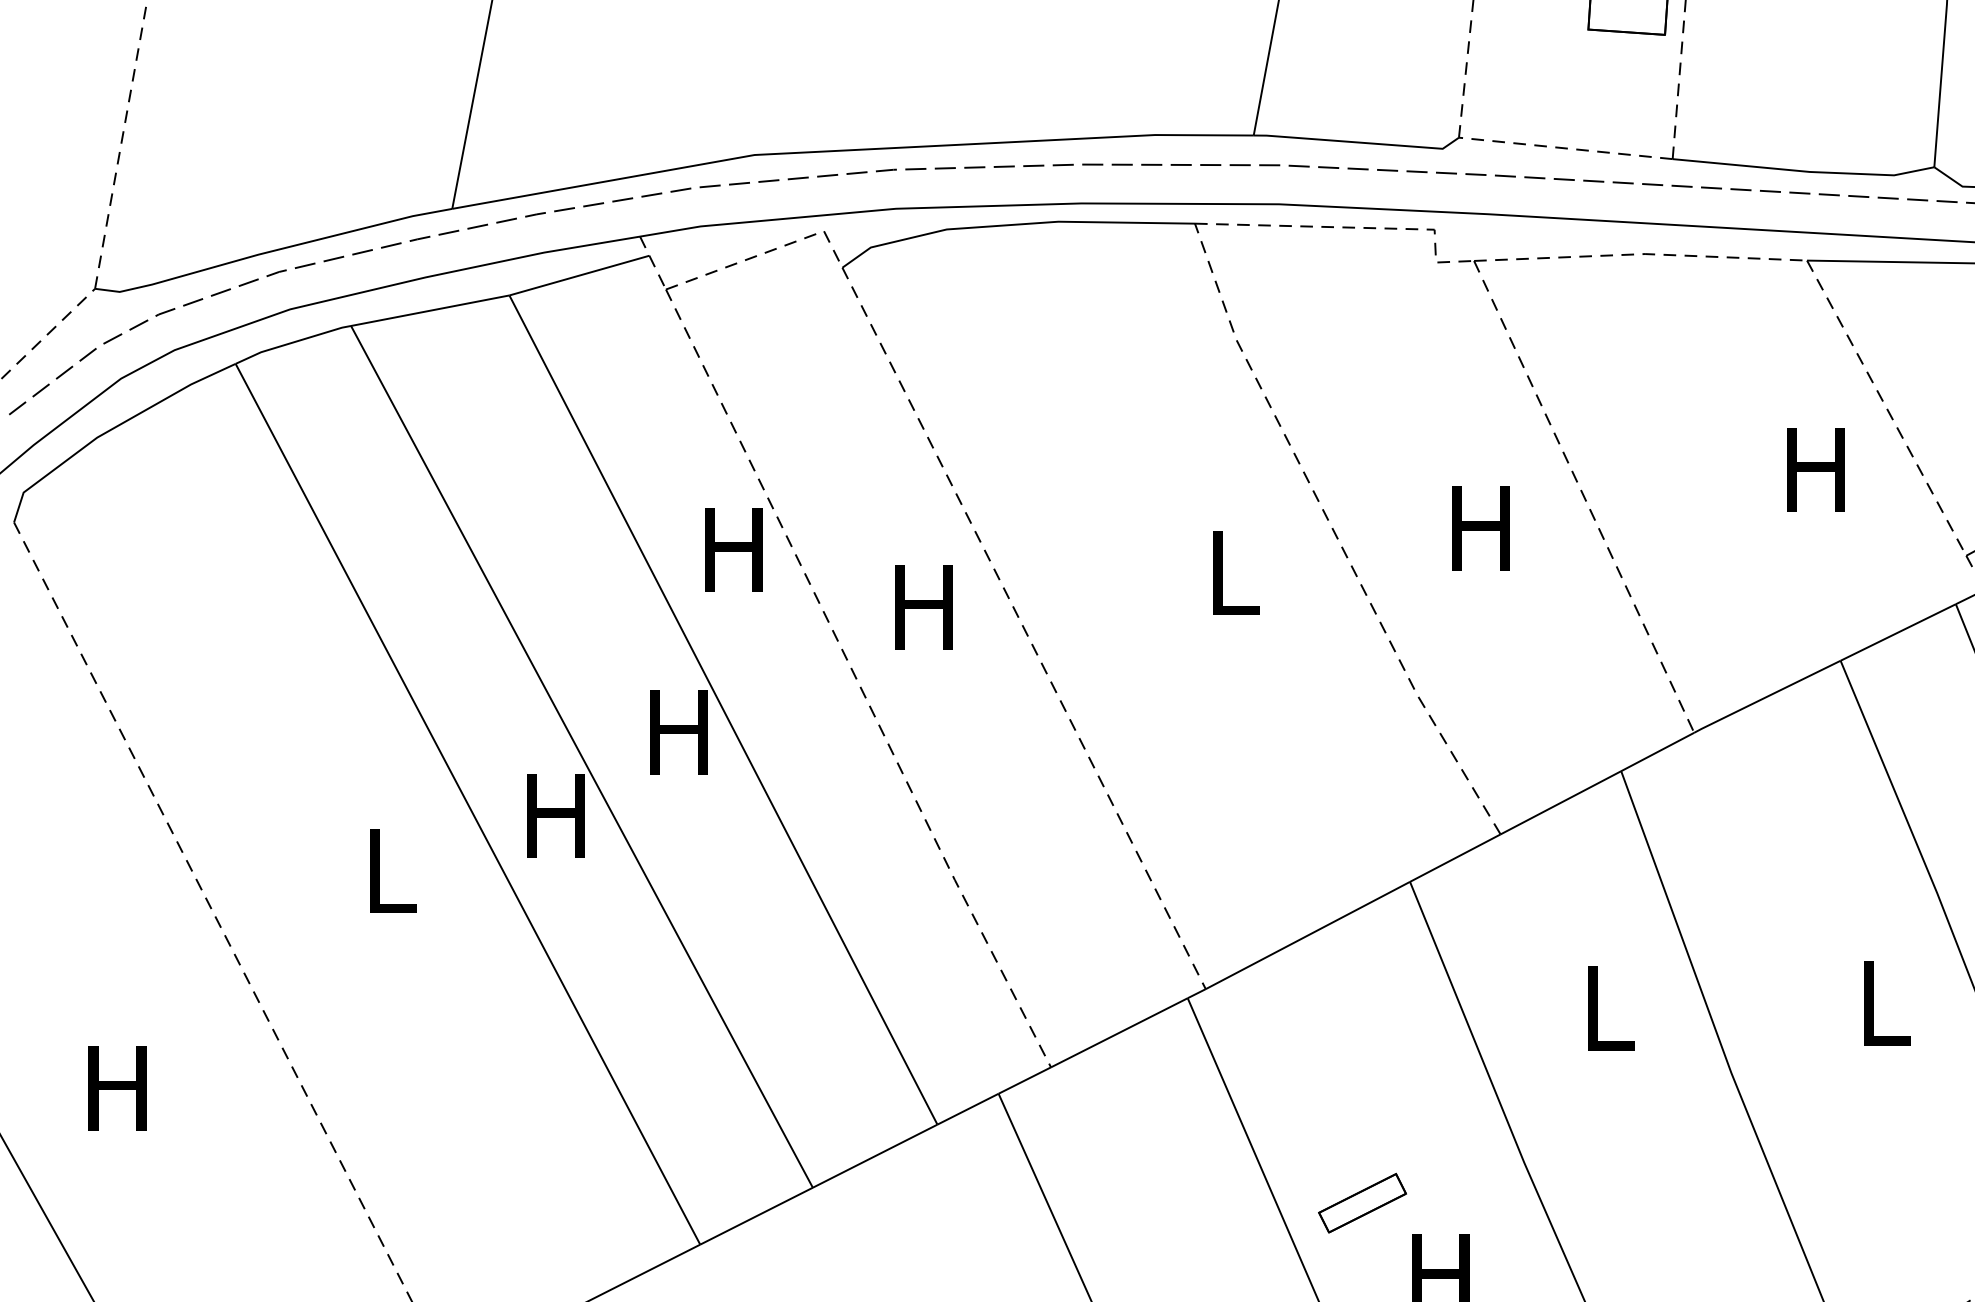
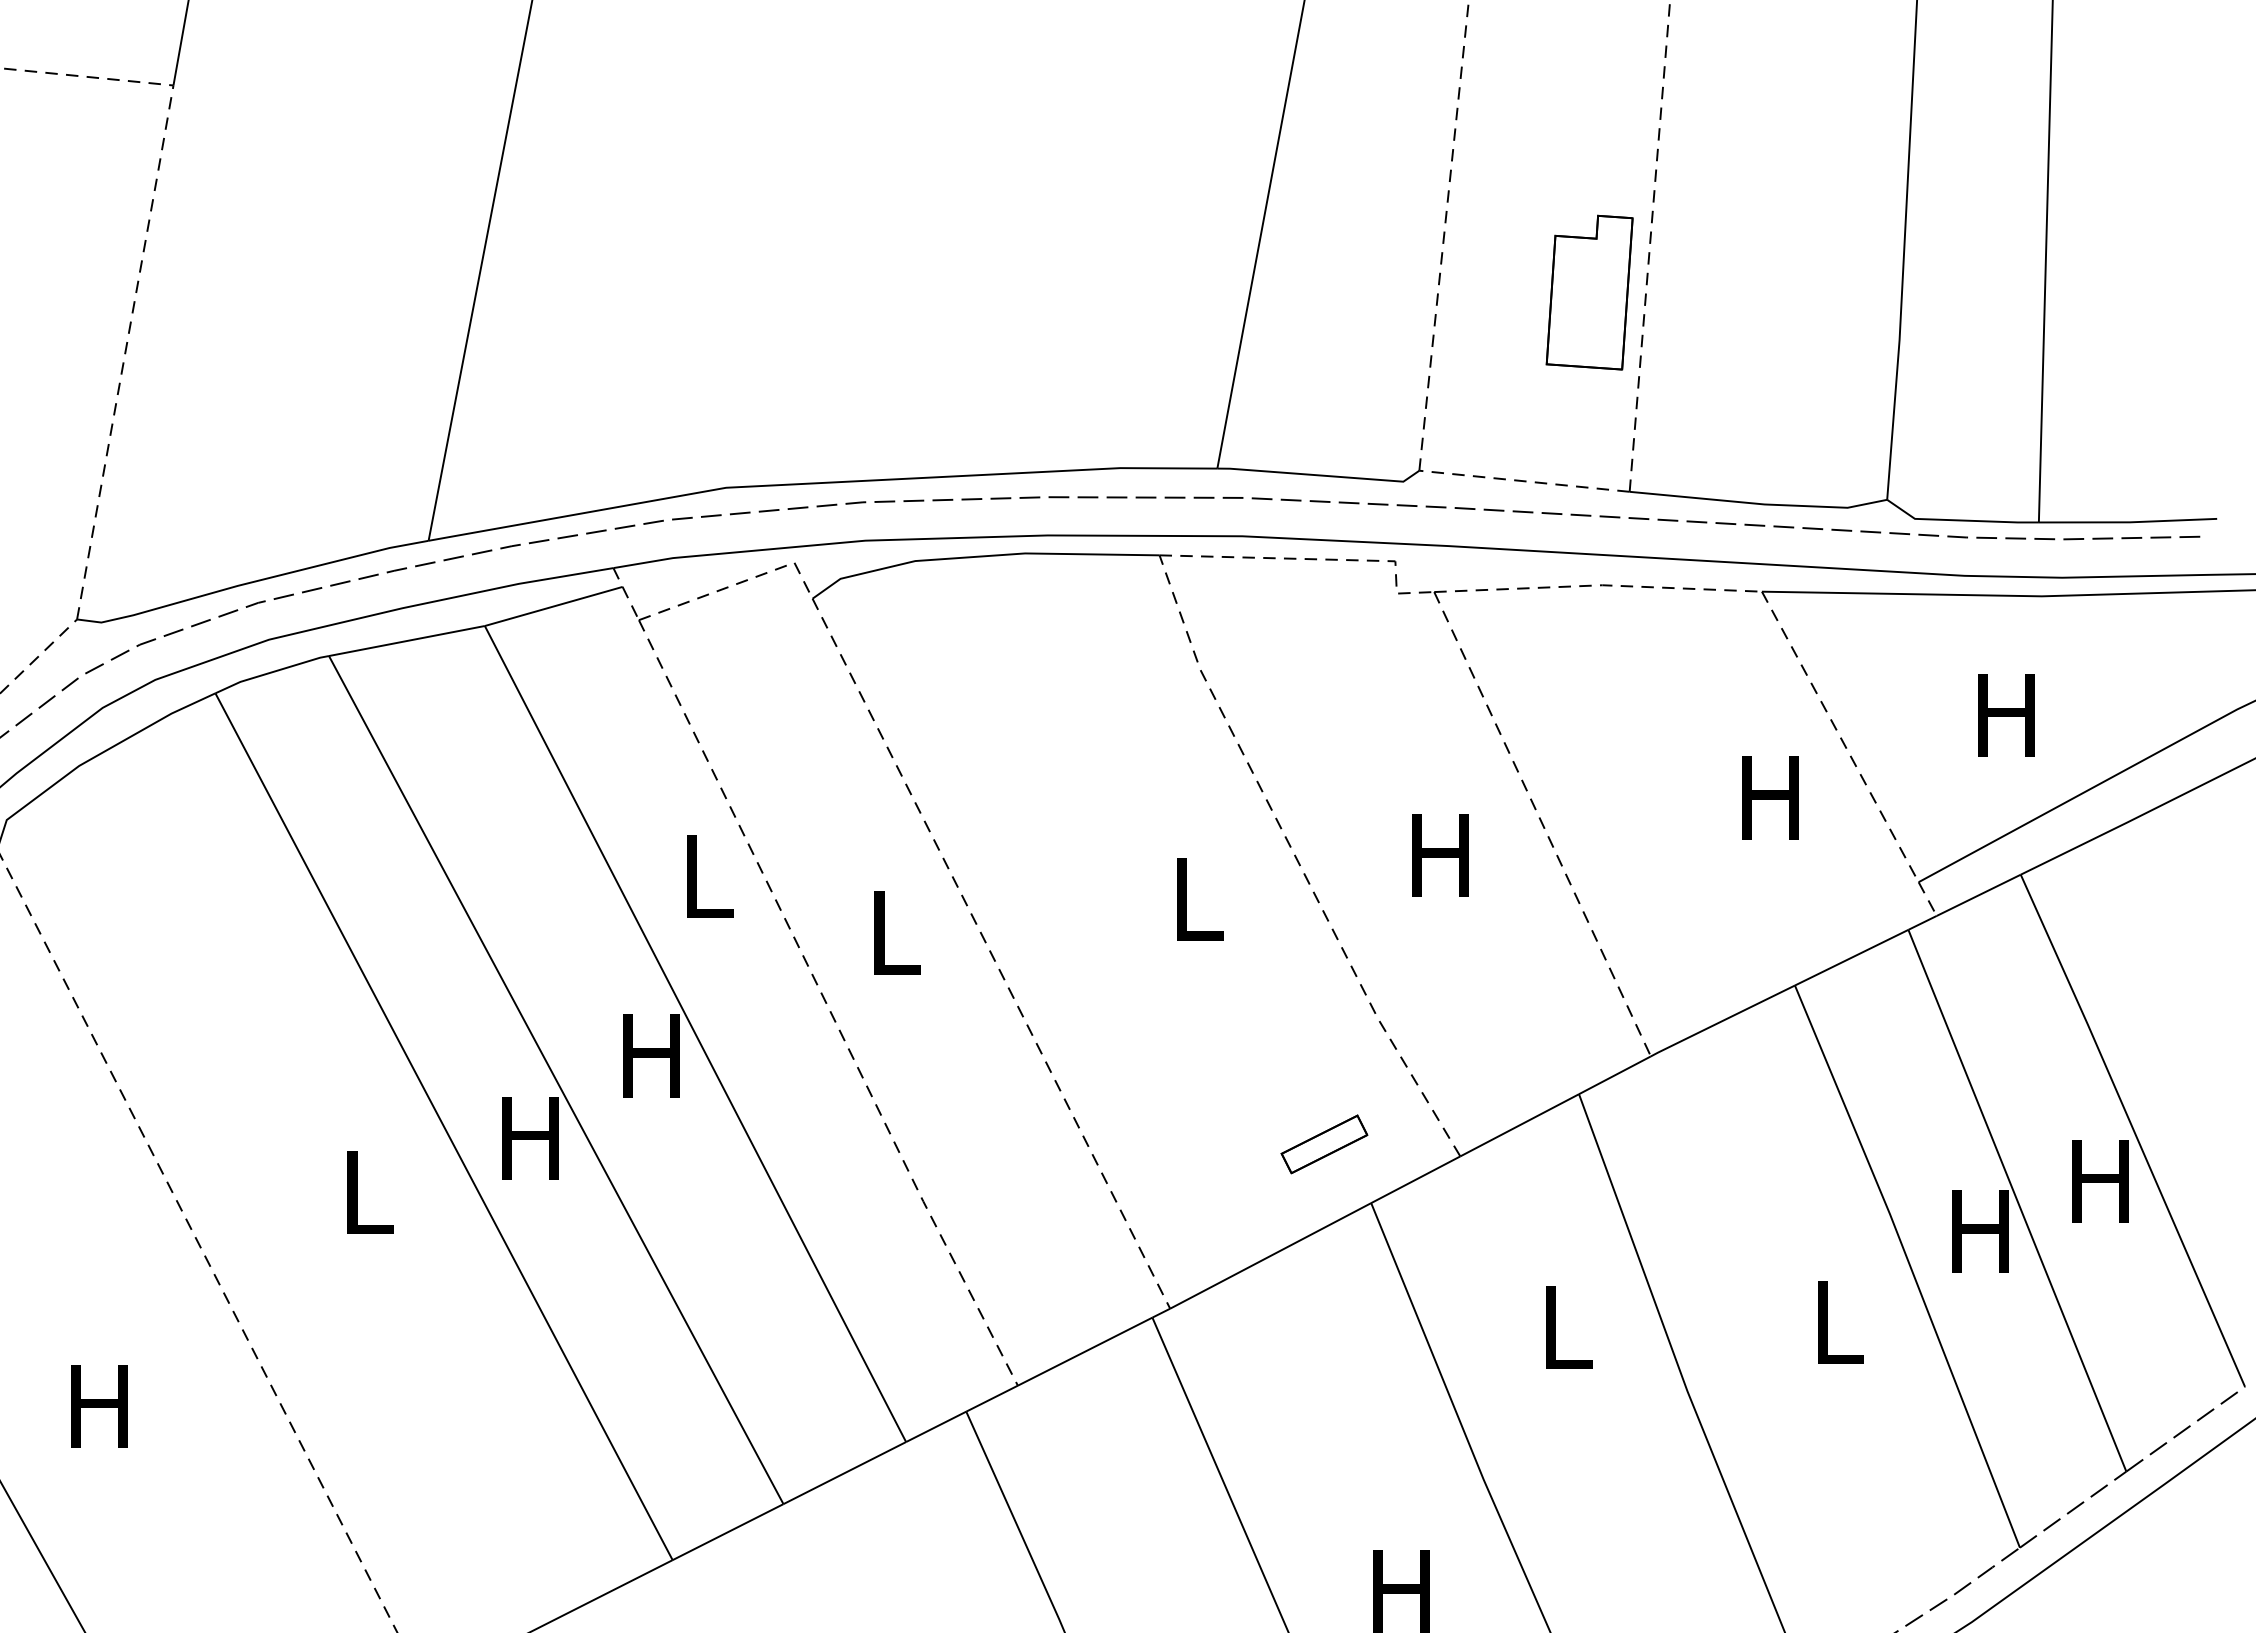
text: (733, 549) -> (705, 876), H -> L
text: (923, 606) -> (892, 932), H -> L
part: (1362, 1203) -> (1324, 1144), moved

